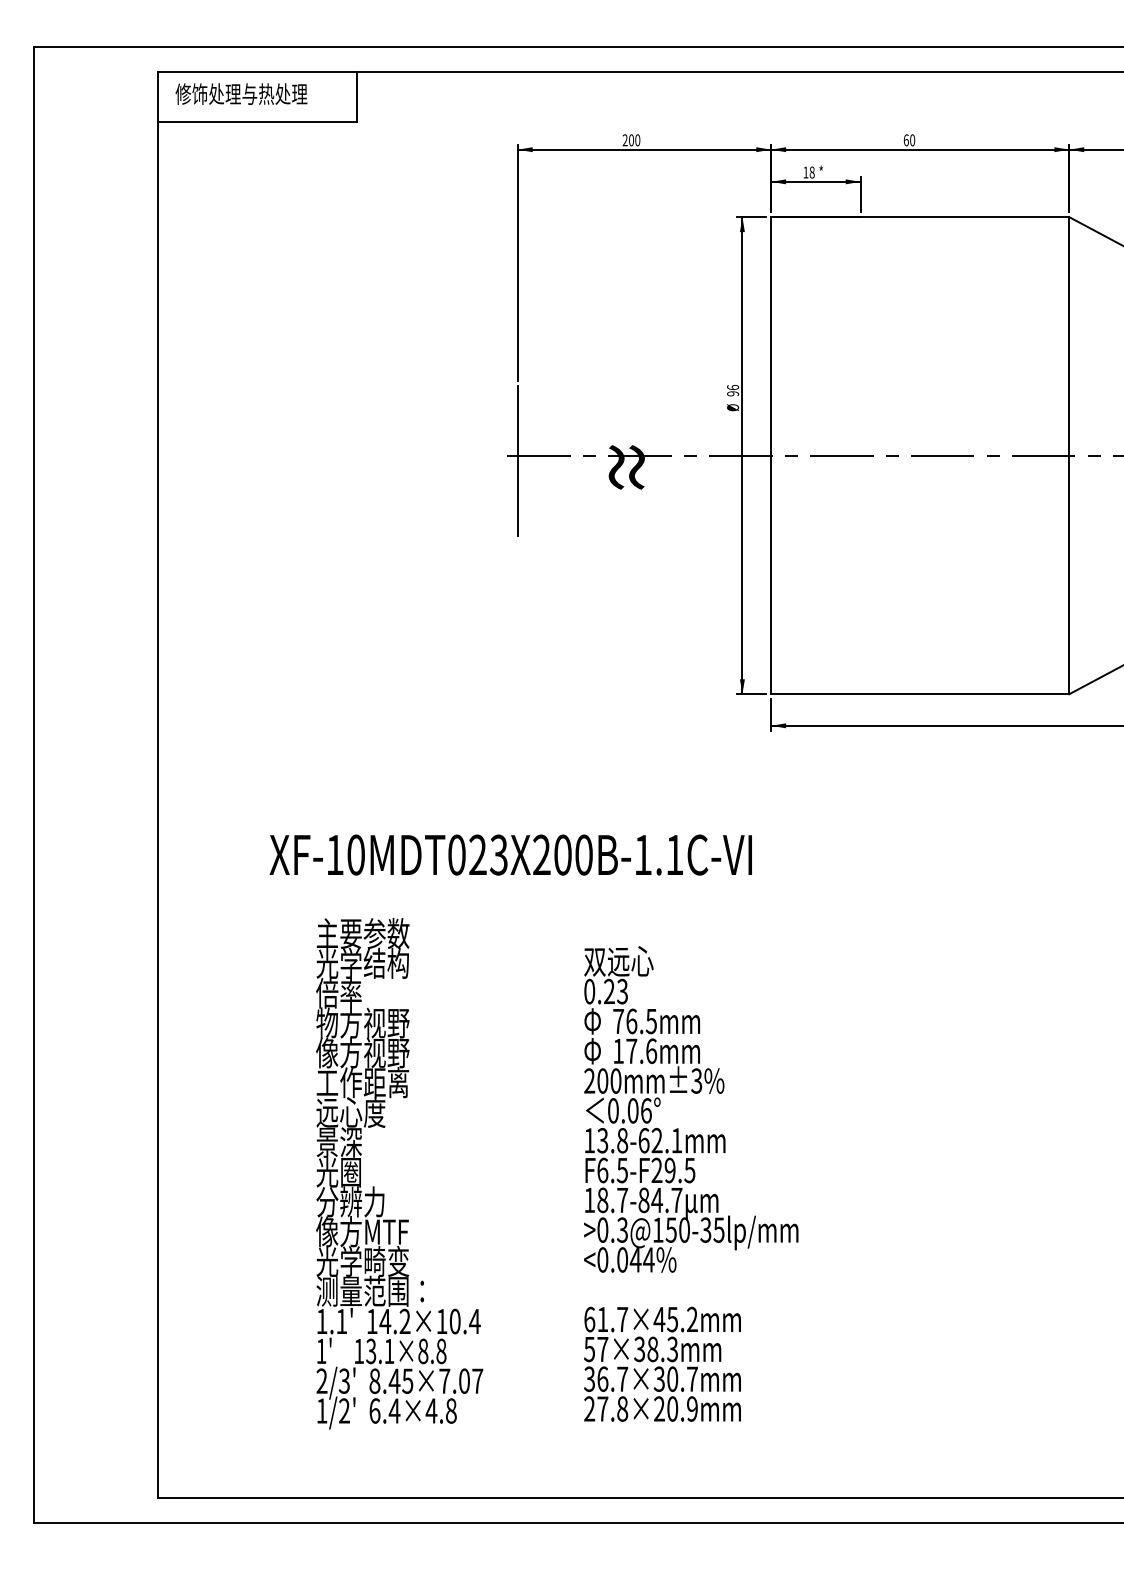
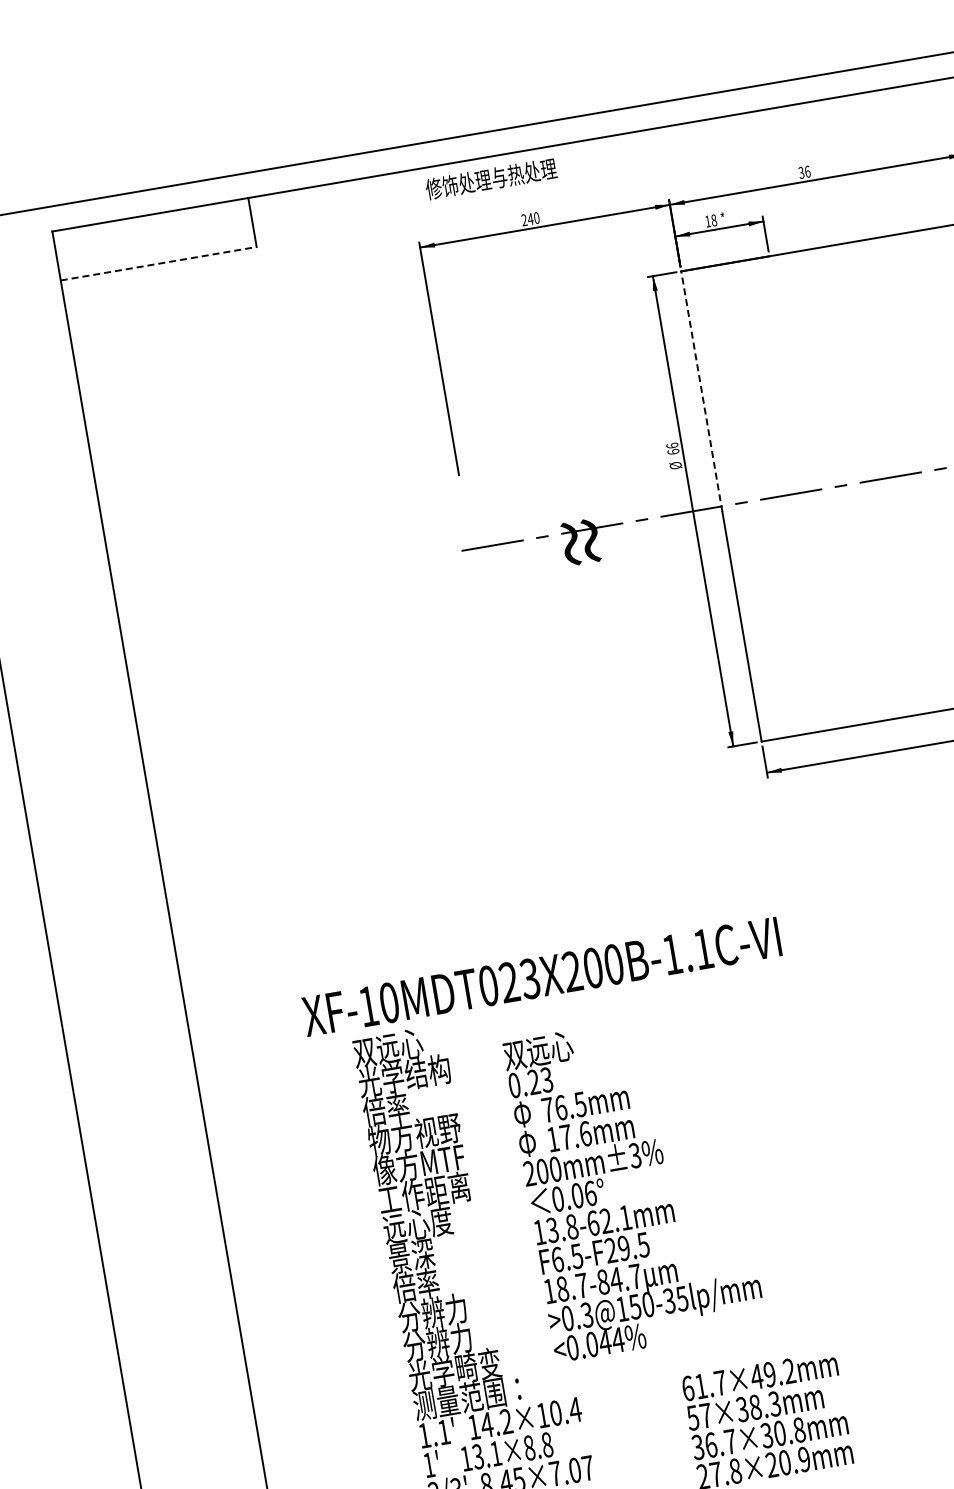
text: (241, 93) -> (491, 178), moved
line: (257, 121) -> (158, 263), solid -> dashed
text: (631, 140) -> (530, 219), 200 -> 240
text: (909, 140) -> (804, 172), 60 -> 36
line: (771, 338) -> (702, 390), solid -> dashed
text: (733, 393) -> (673, 451), 96 -> 66
line: (517, 460) -> (472, 553), removed
text: (510, 854) -> (541, 976), moved
text: (362, 933) -> (399, 1046), 主要参数 -> 双远心
text: (386, 1052) -> (442, 1159), 像方视野 -> 像方MTF
text: (691, 1109) -> (634, 1184), moved
text: (338, 1171) -> (415, 1284), 光圈 -> 倍率
text: (362, 1231) -> (449, 1340), 像方MTF -> 分辨力
text: (672, 1319) -> (769, 1374), 61.7×45.2mm -> 61.7×49.2mm
text: (692, 1378) -> (799, 1429), 36.7×30.7mm -> 36.7×30.8mm

